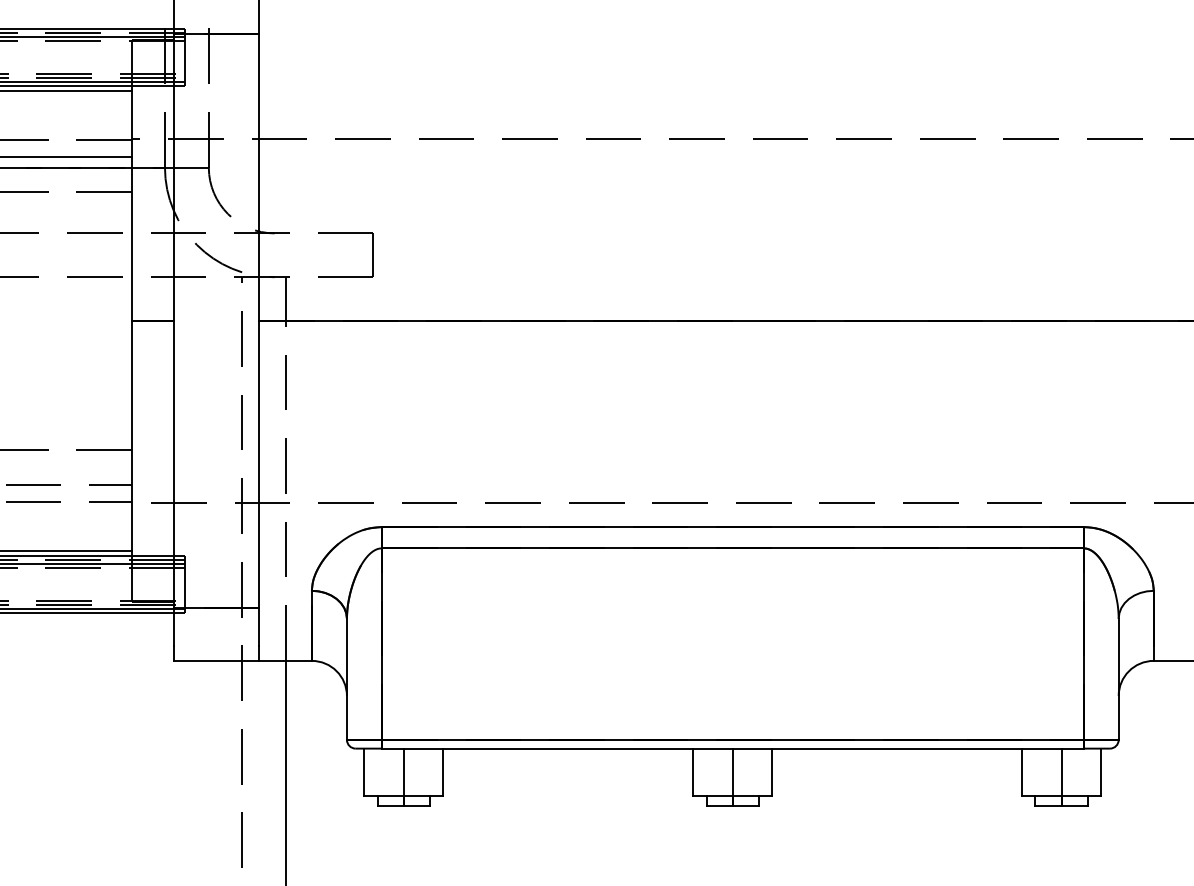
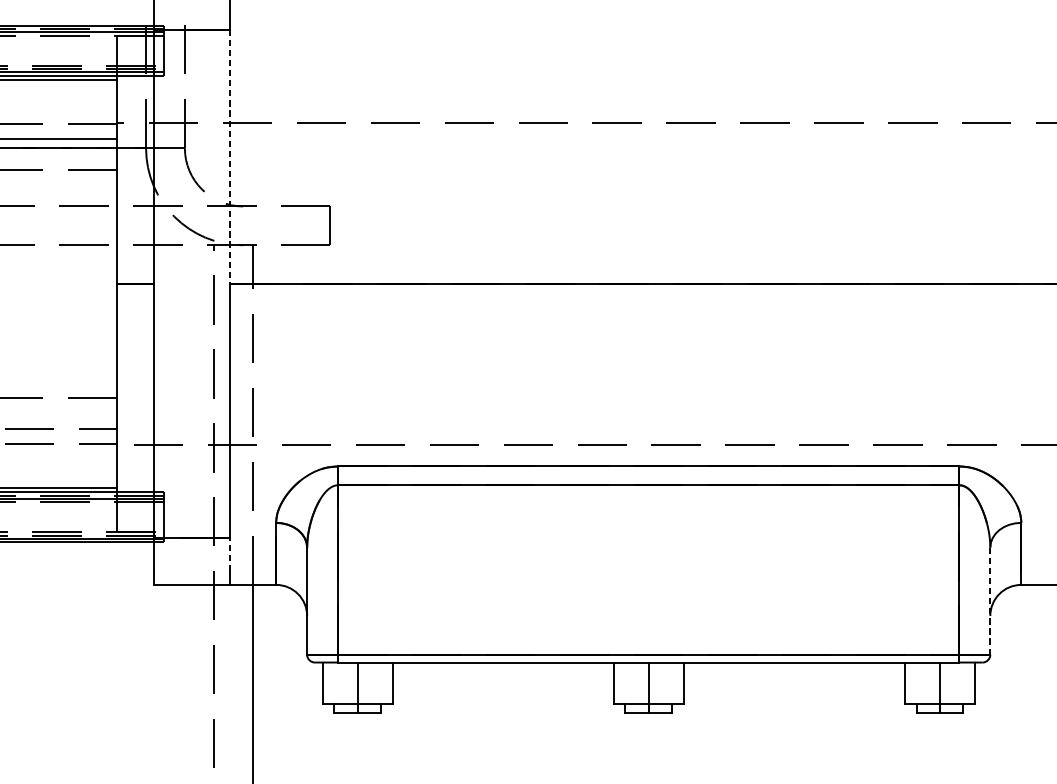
line: (259, 177) -> (229, 156), solid -> dashed
line: (259, 626) -> (229, 554), solid -> dashed
line: (1118, 679) -> (990, 601), solid -> dashed

